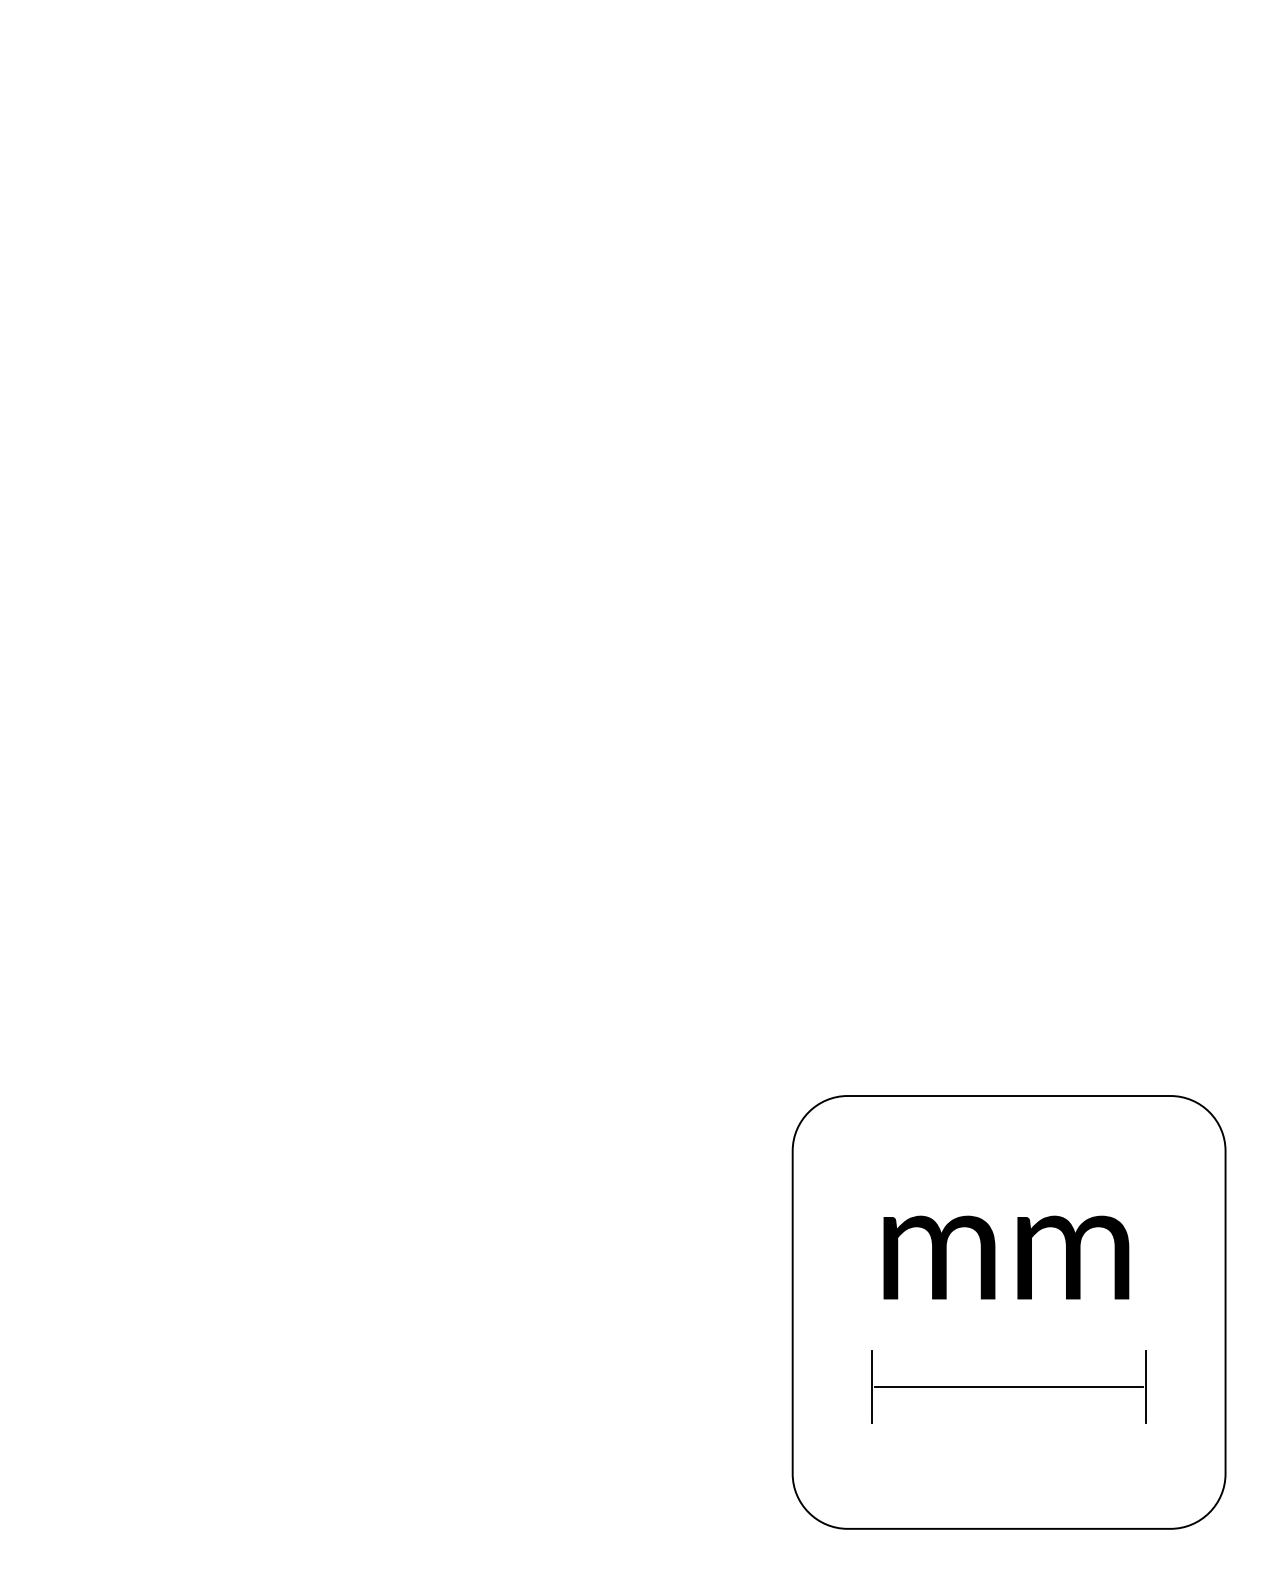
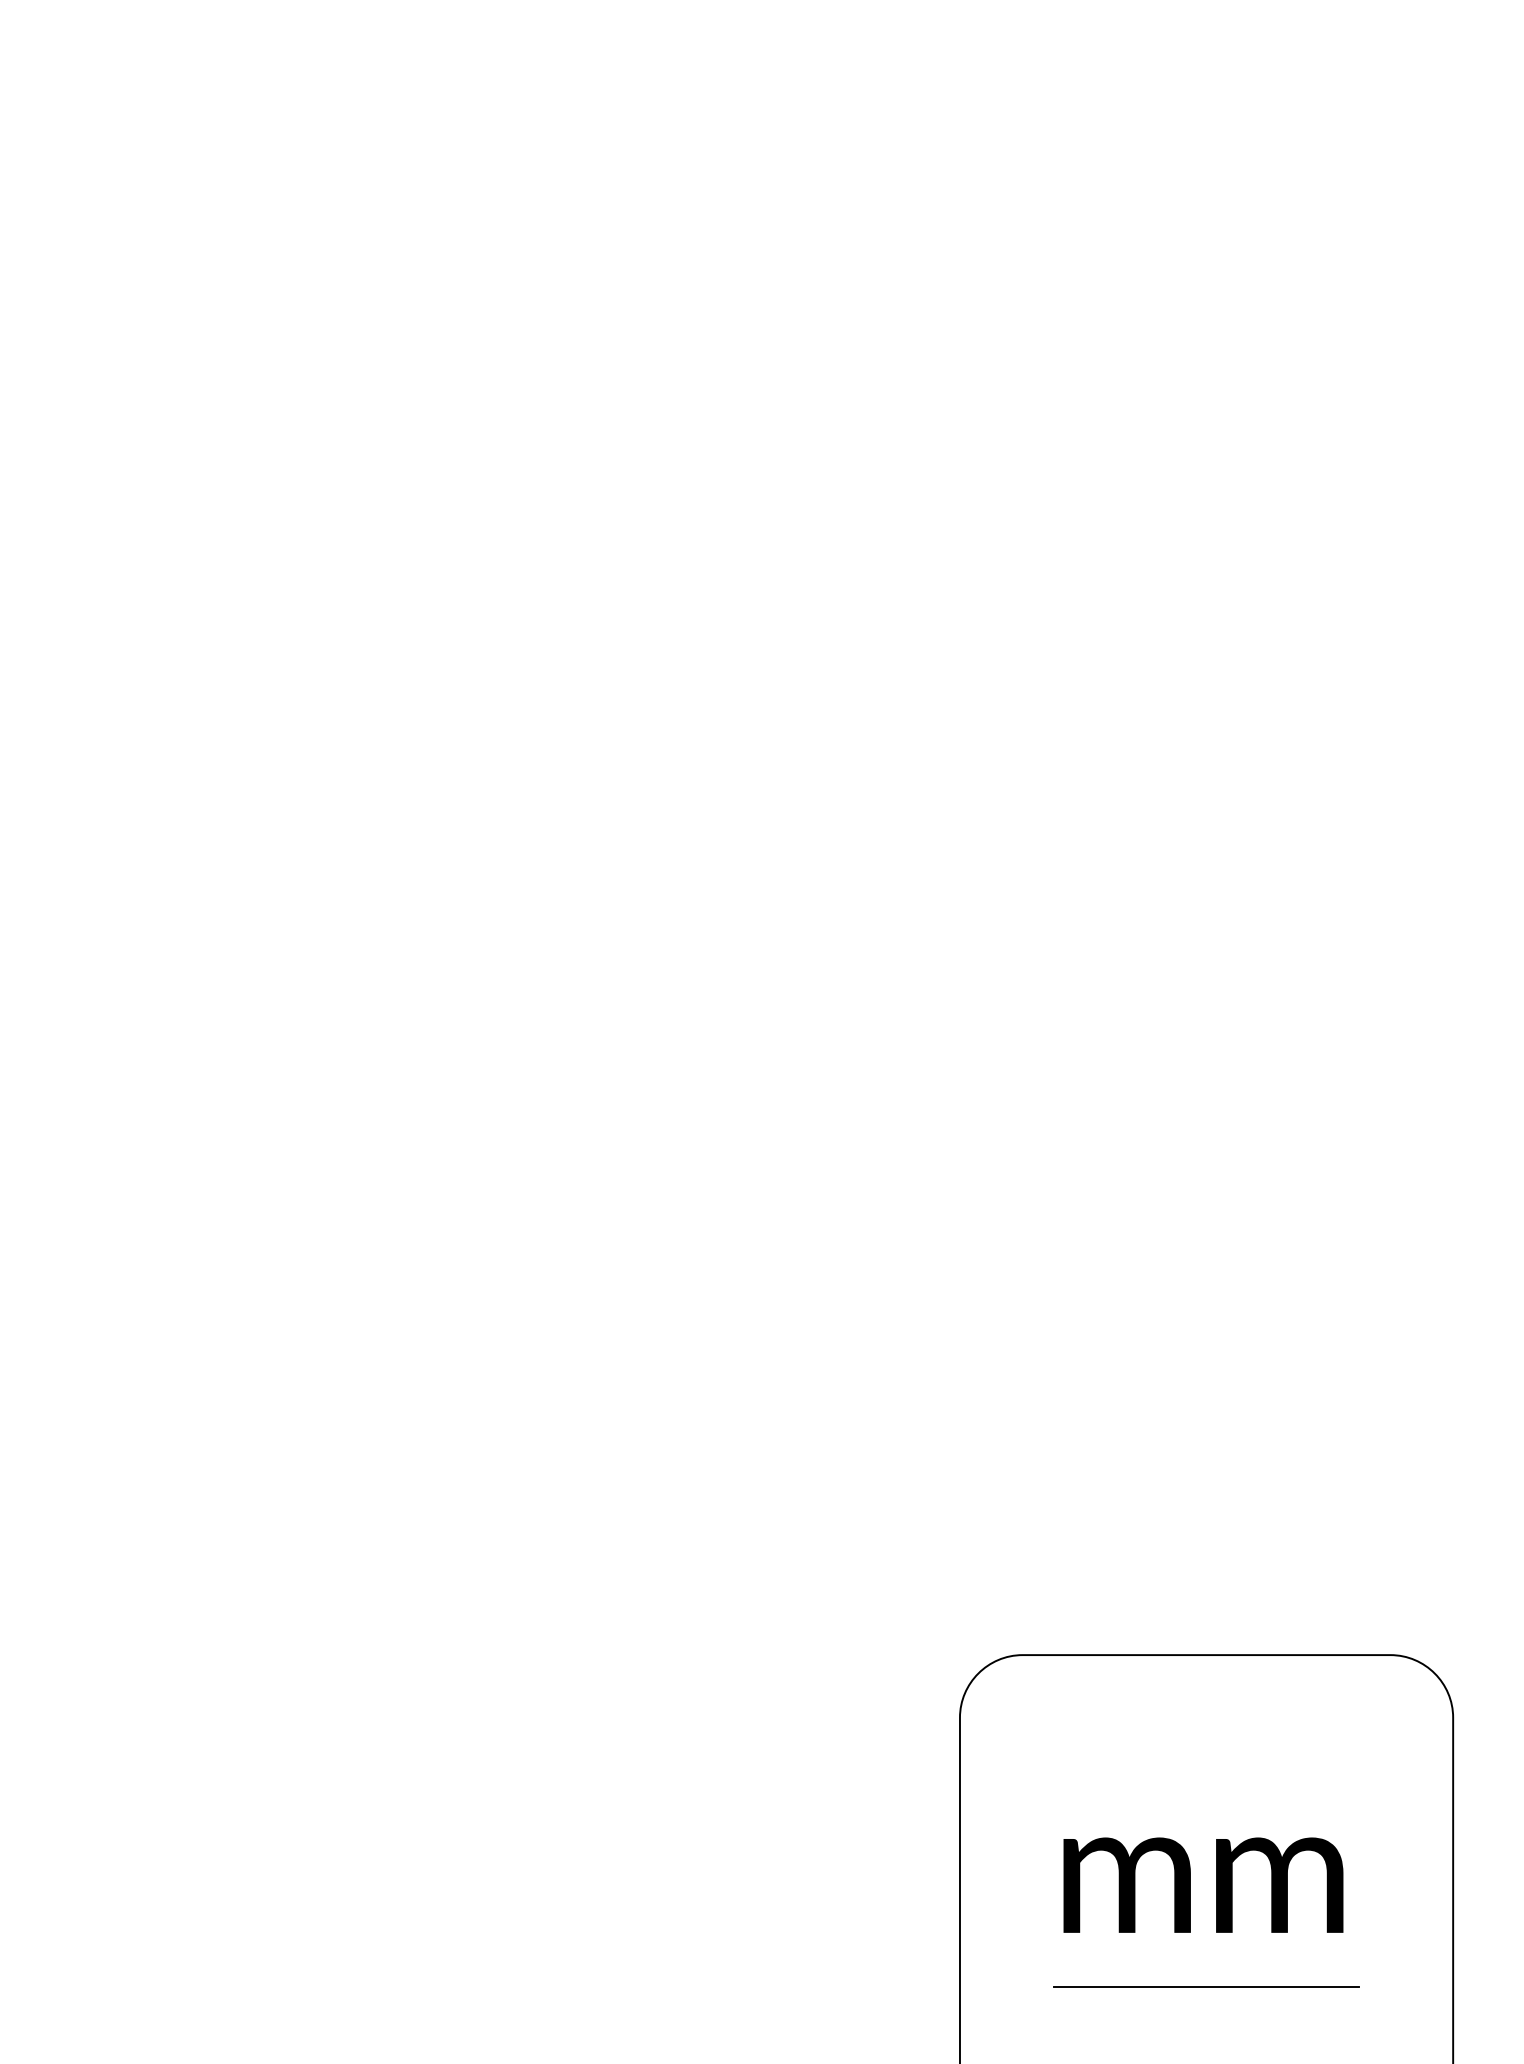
text: (1006, 1256) -> (1203, 1884), moved
line: (872, 1386) -> (1050, 1986), removed
line: (1145, 1386) -> (1362, 1986), removed

